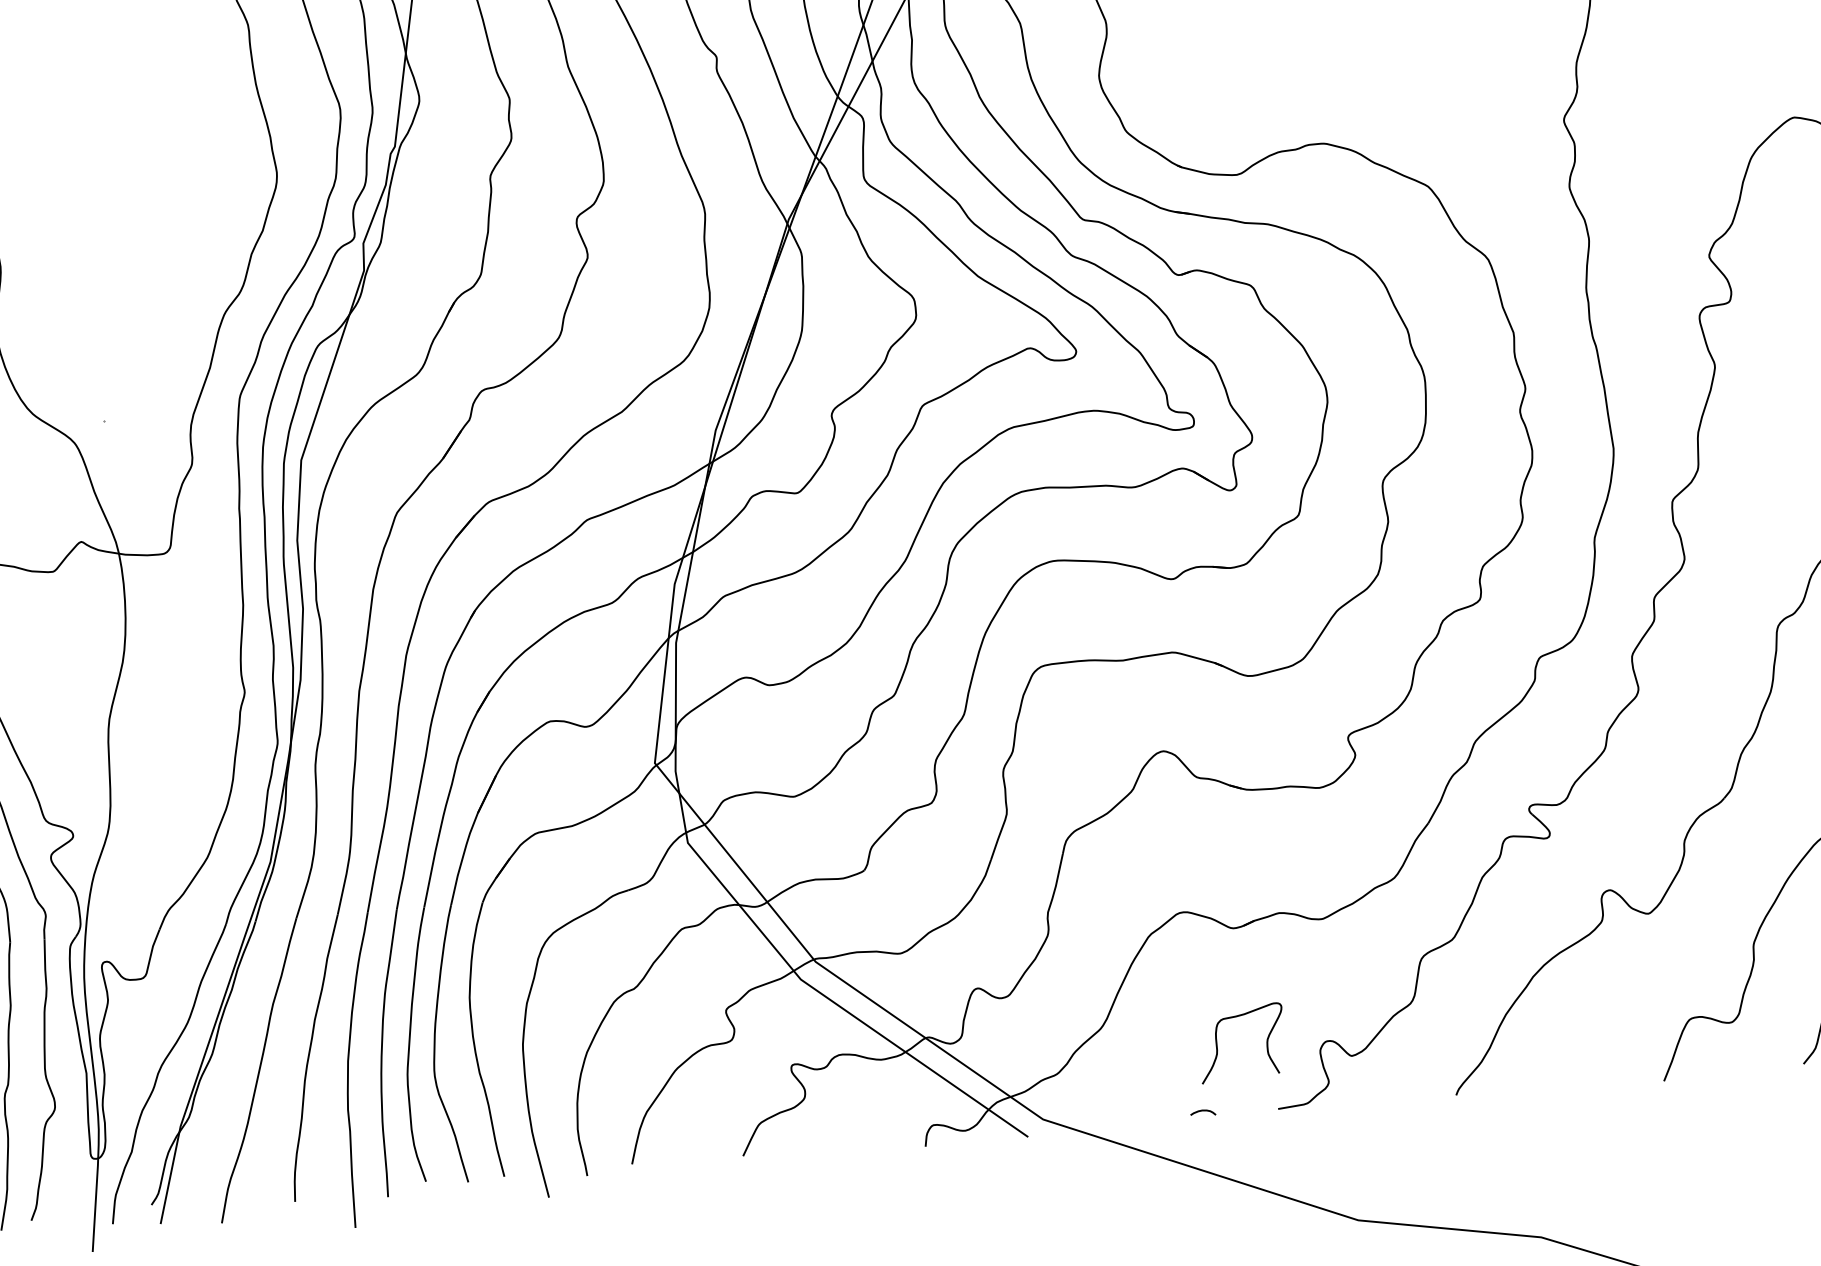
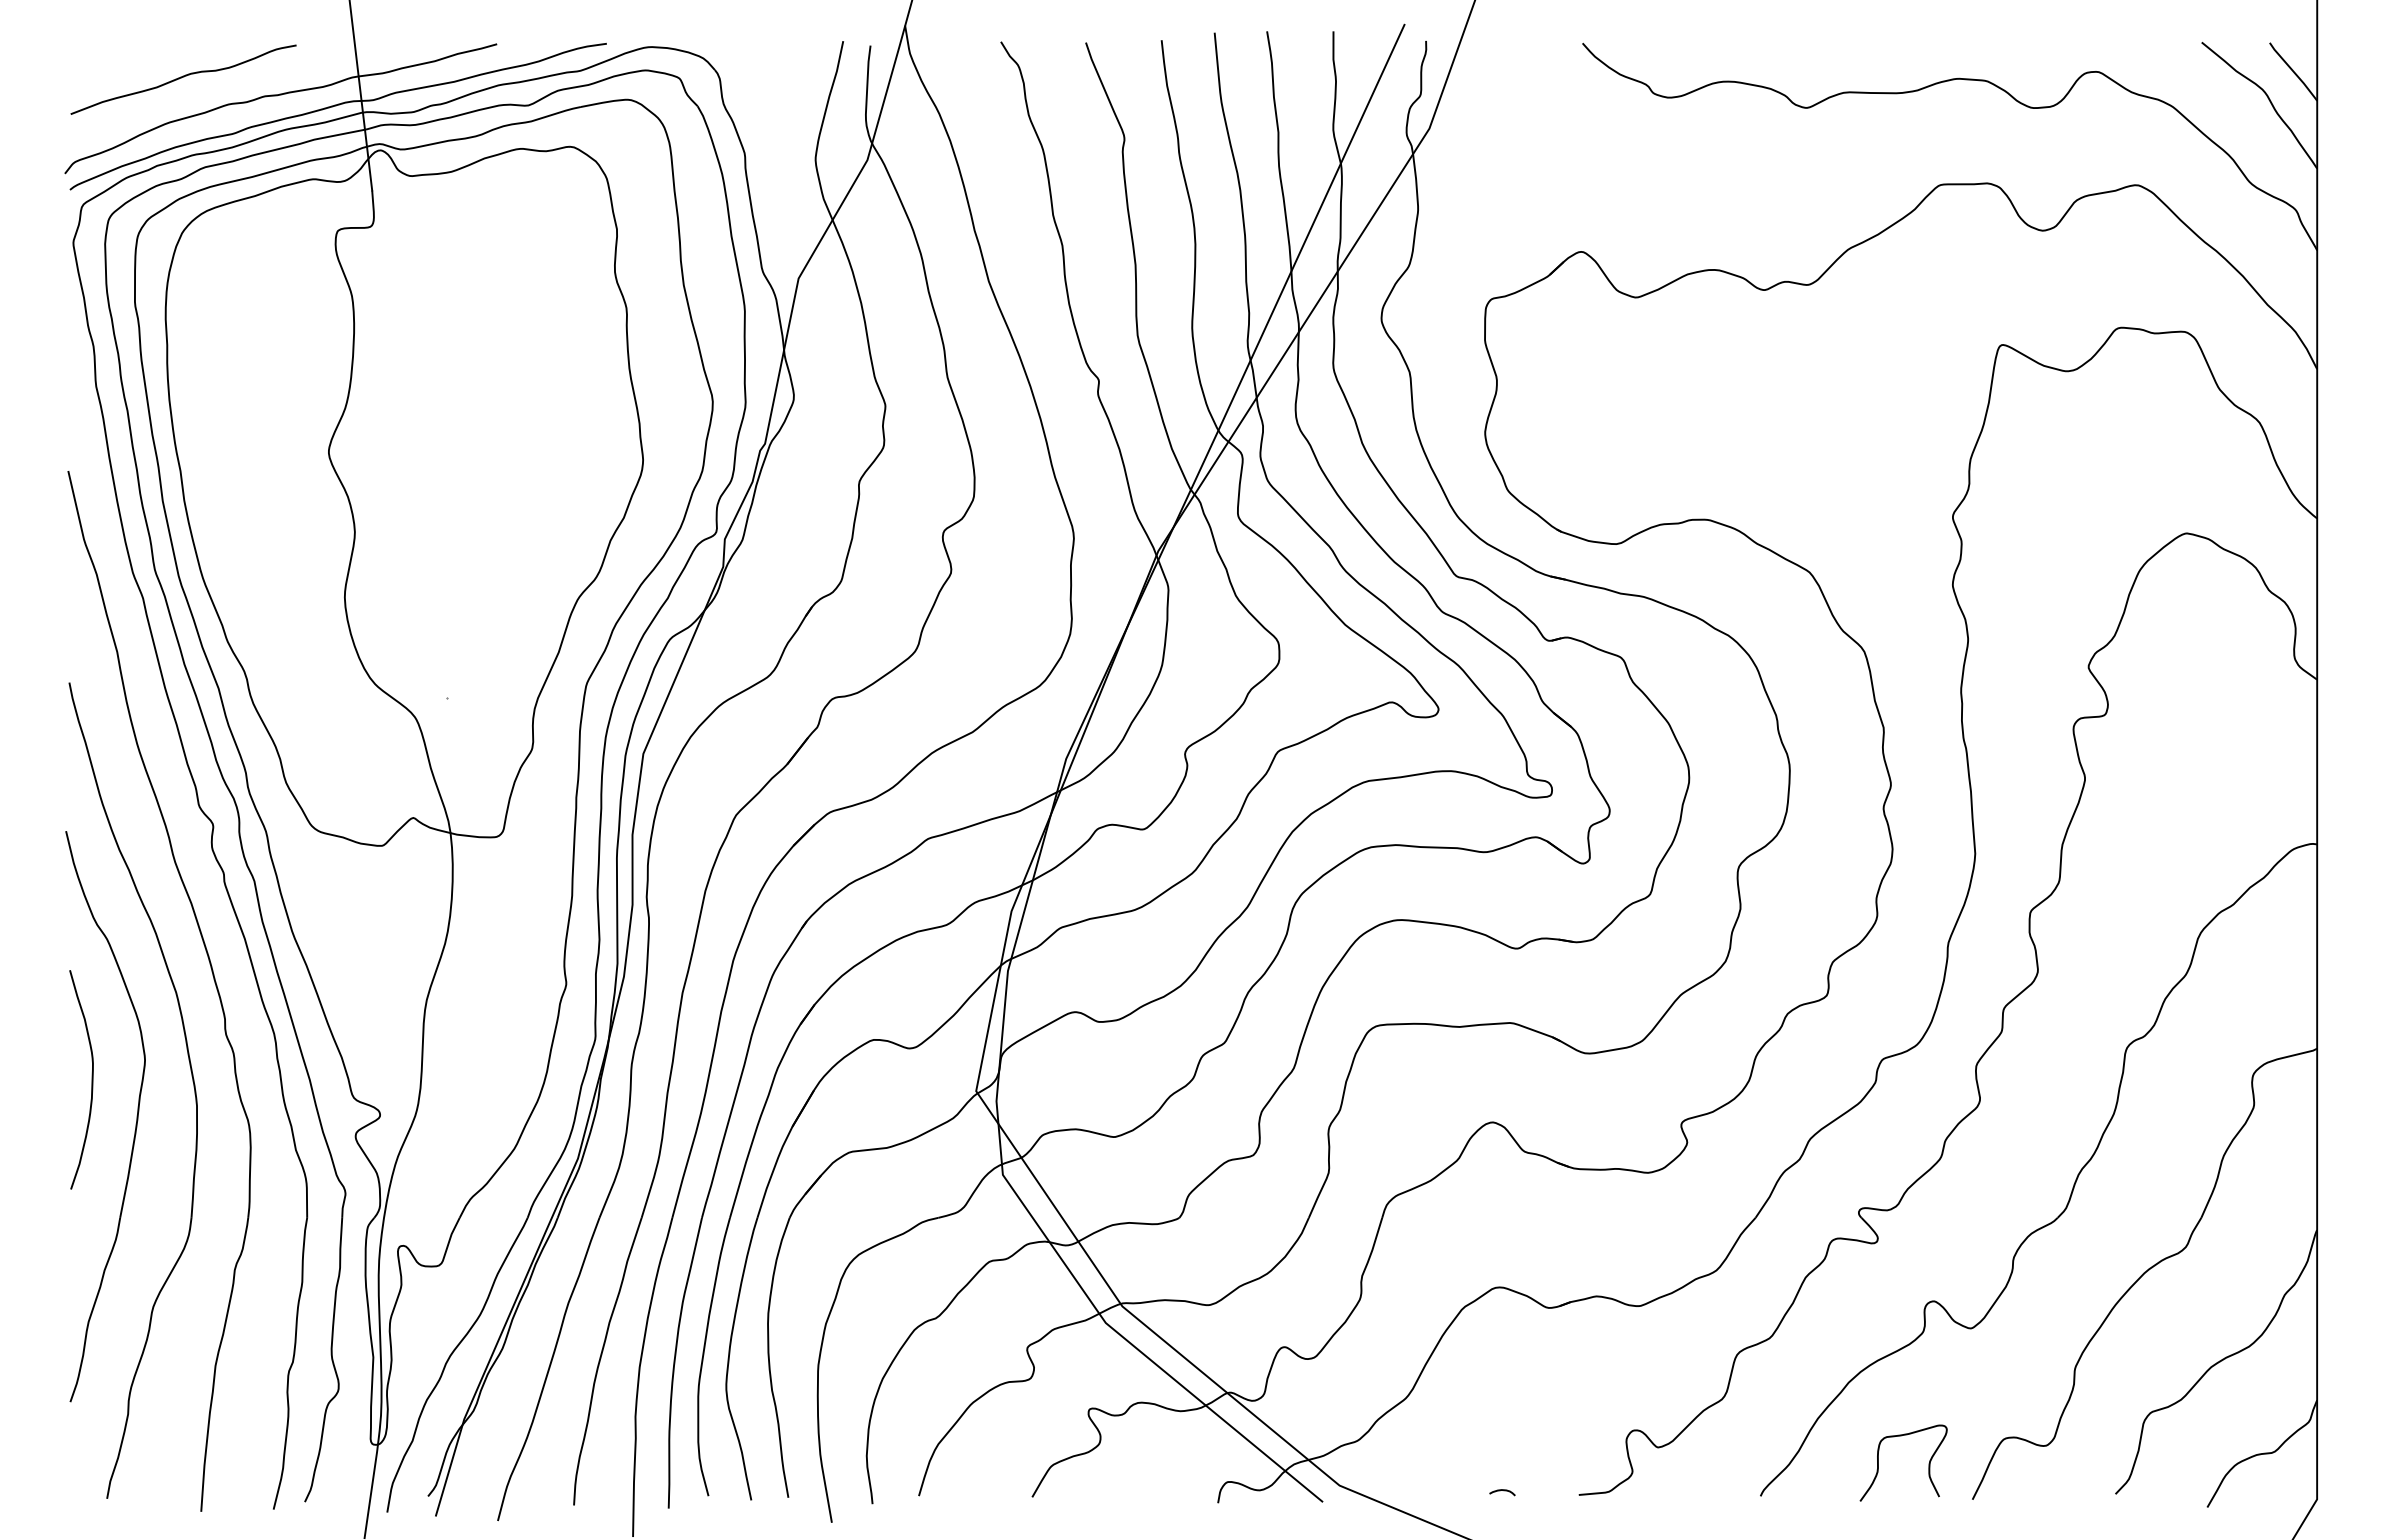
curve: (1217, 1044) -> (1878, 1462), moved

